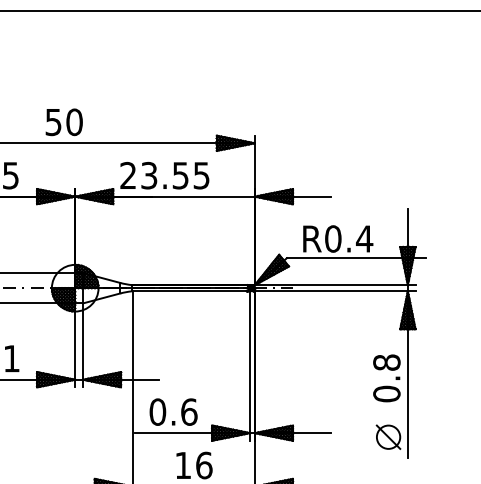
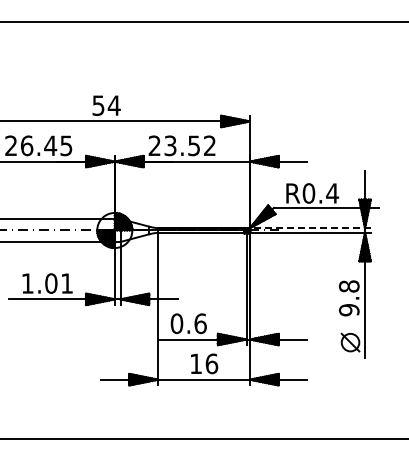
text: (73, 122) -> (113, 105), 50 -> 54
text: (201, 175) -> (209, 145), 23.55 -> 23.52
line: (334, 285) -> (309, 228), solid -> dashed
text: (387, 394) -> (349, 310), 0.8 -> 9.8

